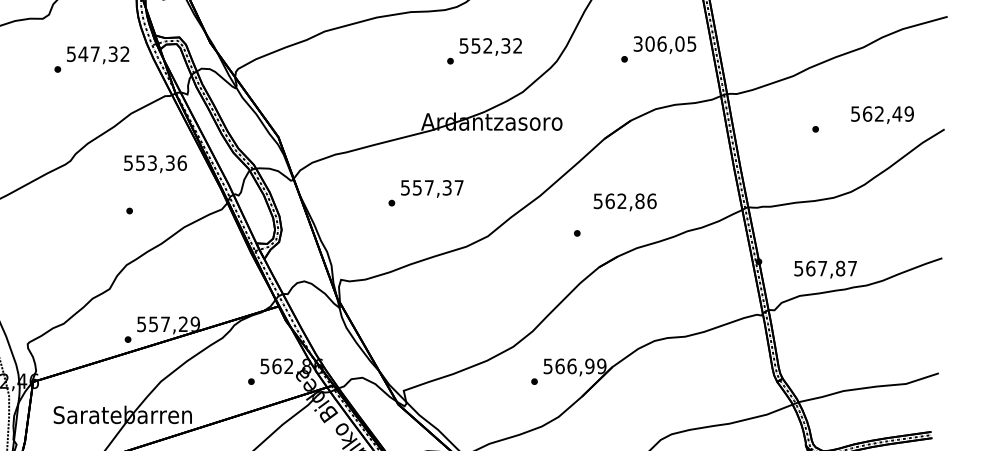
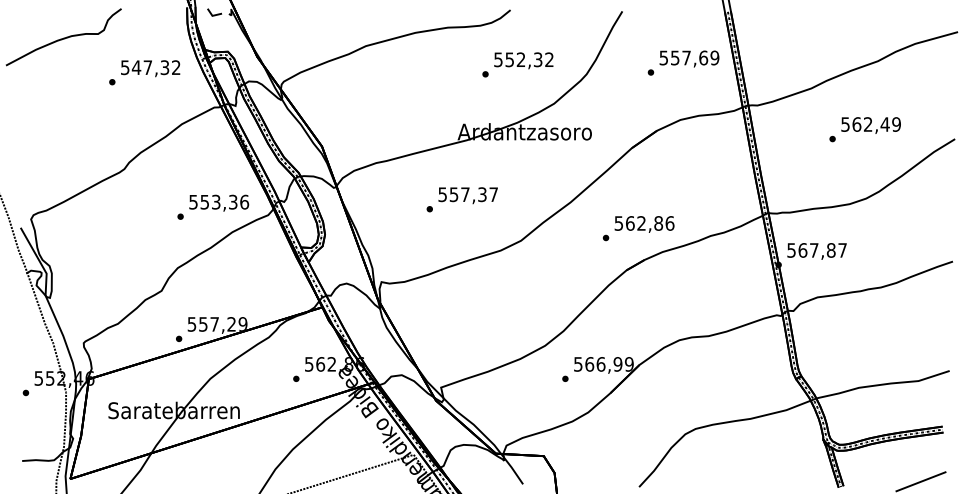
text: (665, 43) -> (689, 57), 306,05 -> 557,69
text: (881, 115) -> (870, 125), moved
text: (155, 163) -> (219, 202), moved
text: (625, 202) -> (644, 224), moved
text: (825, 269) -> (816, 251), moved

